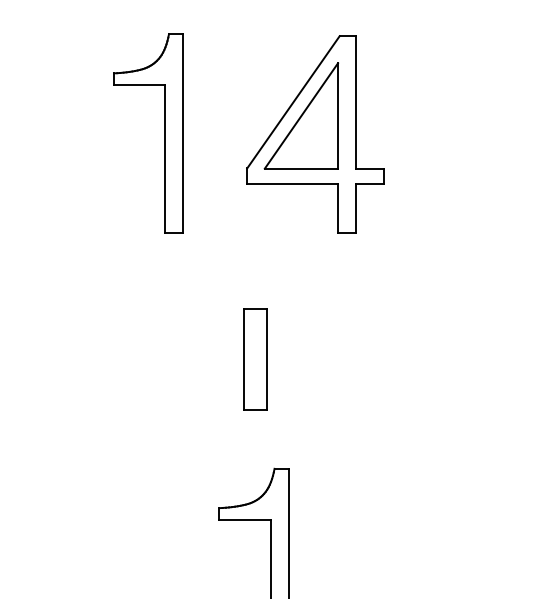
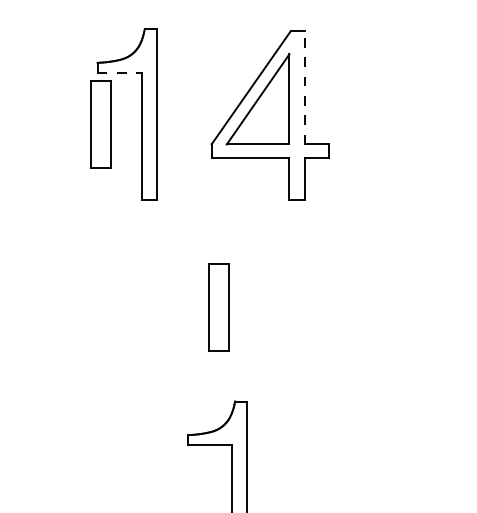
line: (139, 84) -> (119, 72), solid -> dashed
line: (356, 102) -> (305, 87), solid -> dashed
part: (117, 145) -> (100, 124), added

